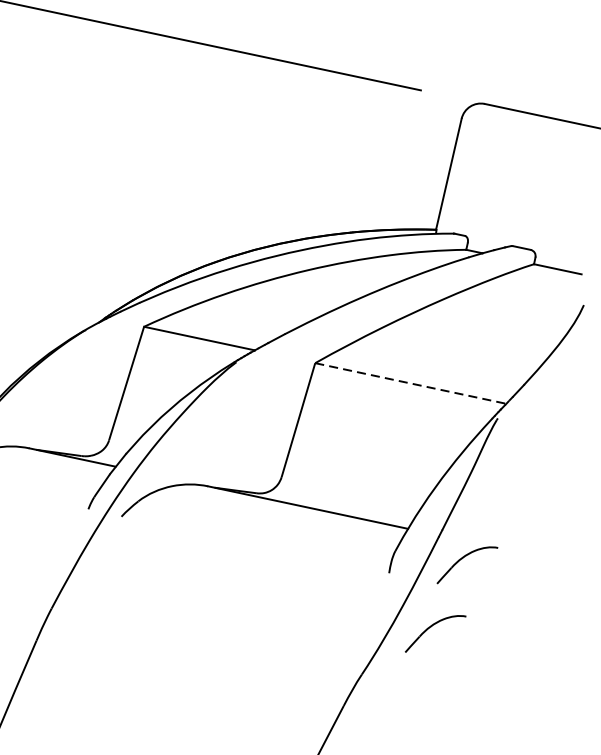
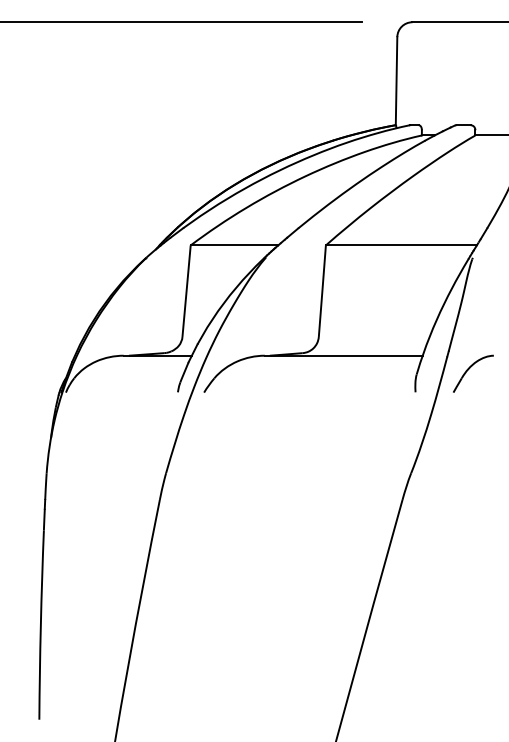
line: (410, 383) -> (401, 245), dashed -> solid
part: (435, 633) -> (460, 430), removed

